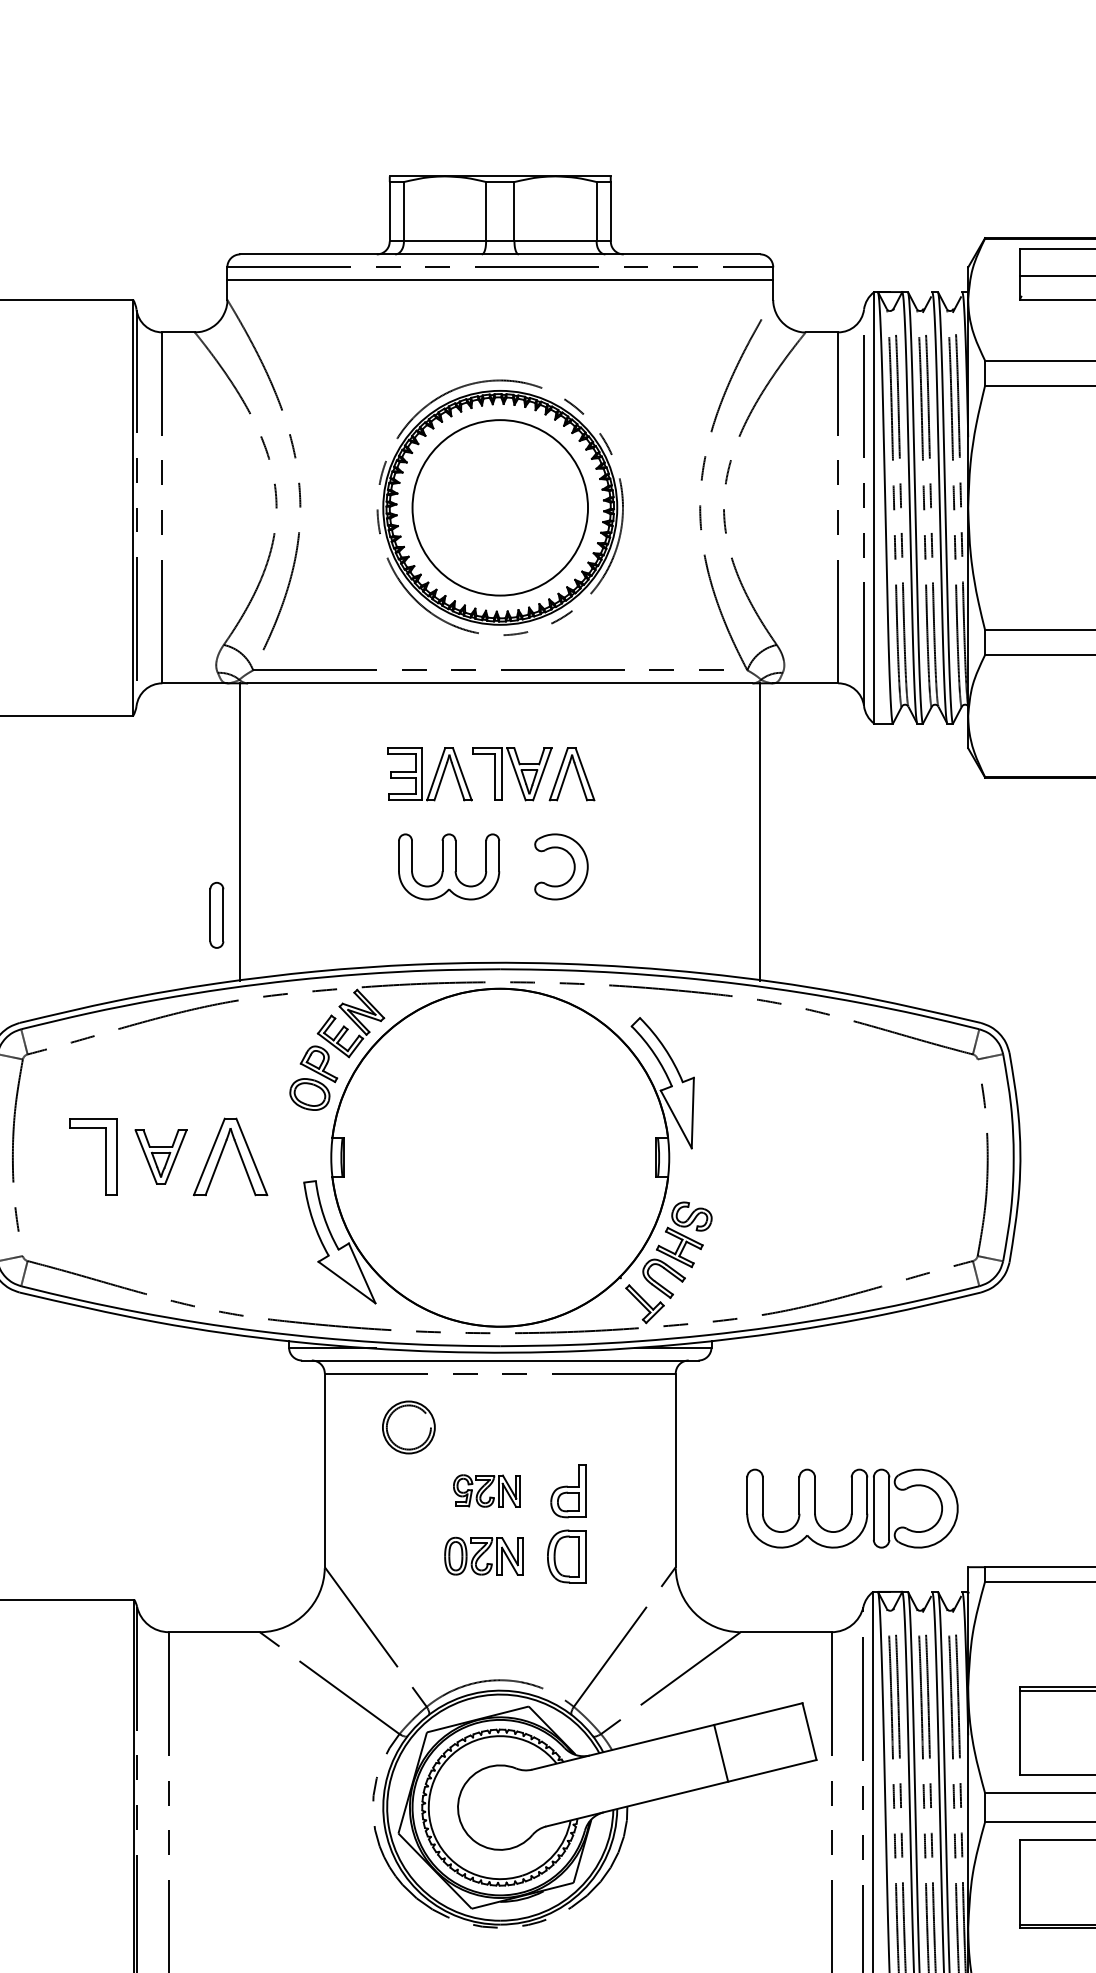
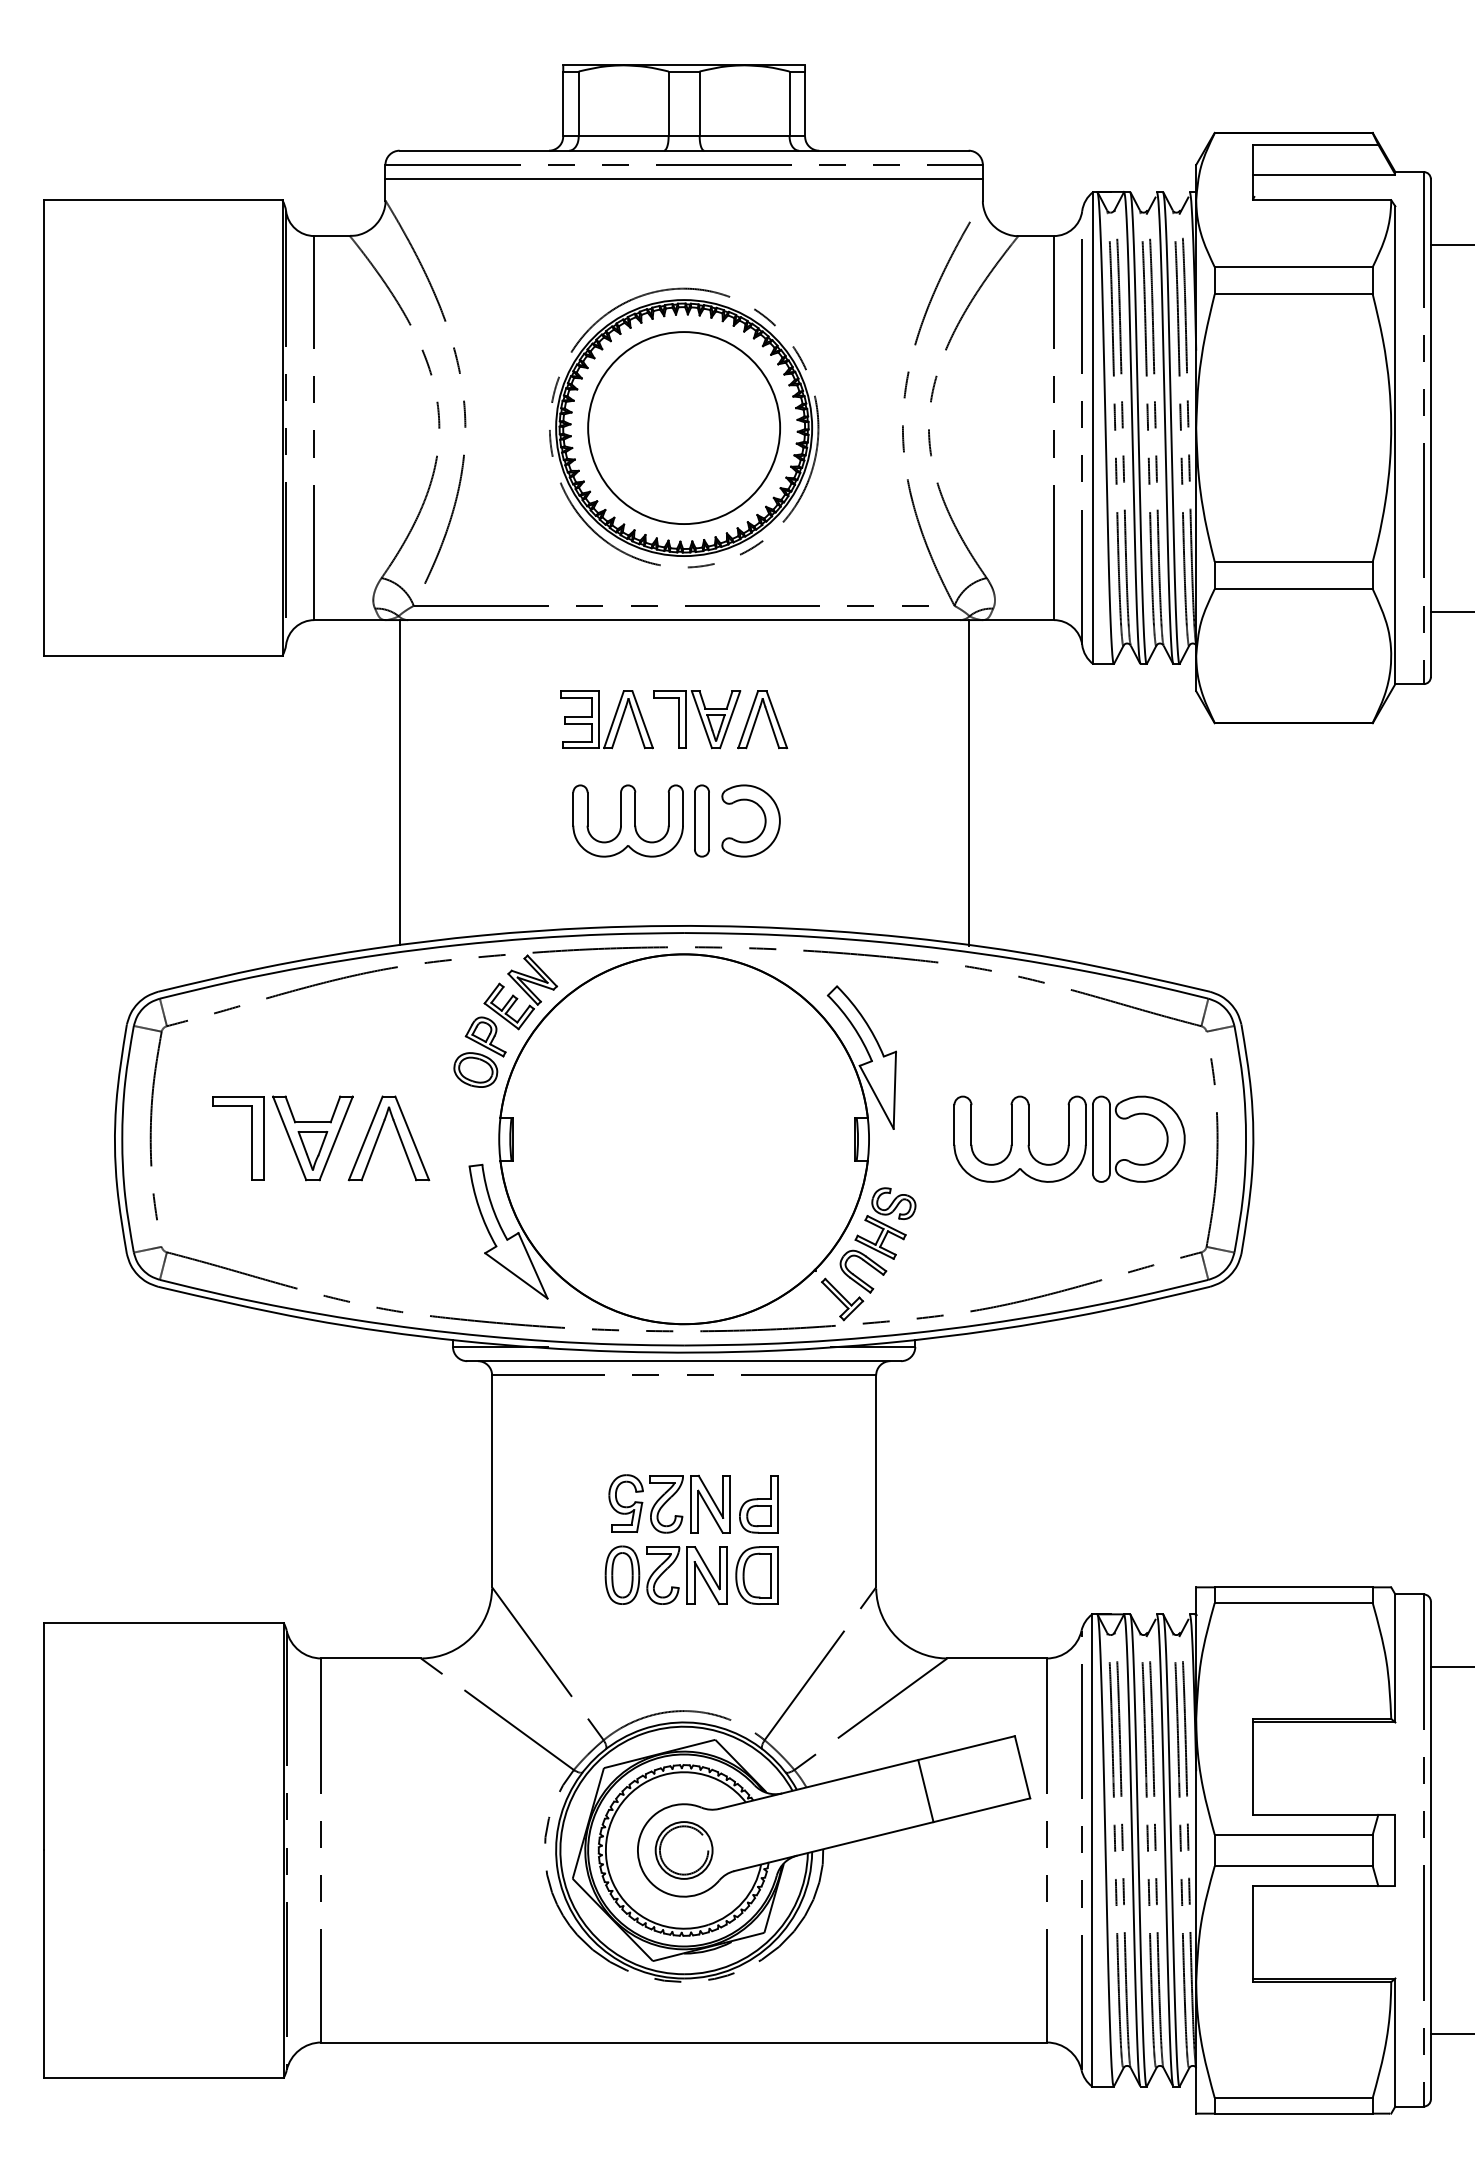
part: (216, 914) -> (701, 820), moved
part: (160, 1157) -> (312, 1138), size x1.43
part: (408, 1427) -> (683, 1850), moved
part: (486, 1490) -> (669, 1503), size x1.67
part: (852, 1507) -> (1069, 1138), moved
part: (483, 1556) -> (665, 1575), size x1.43

